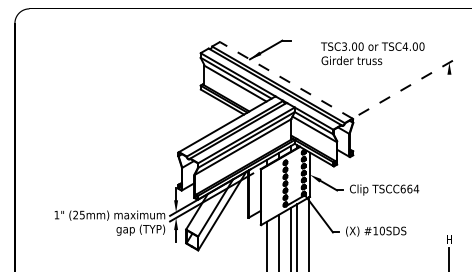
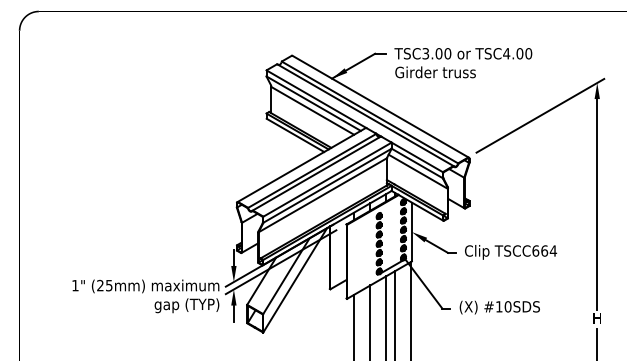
text: (372, 54) -> (463, 63), moved
line: (286, 80) -> (380, 106), dashed -> solid
line: (406, 87) -> (540, 115), dashed -> solid
line: (449, 154) -> (597, 204), added

